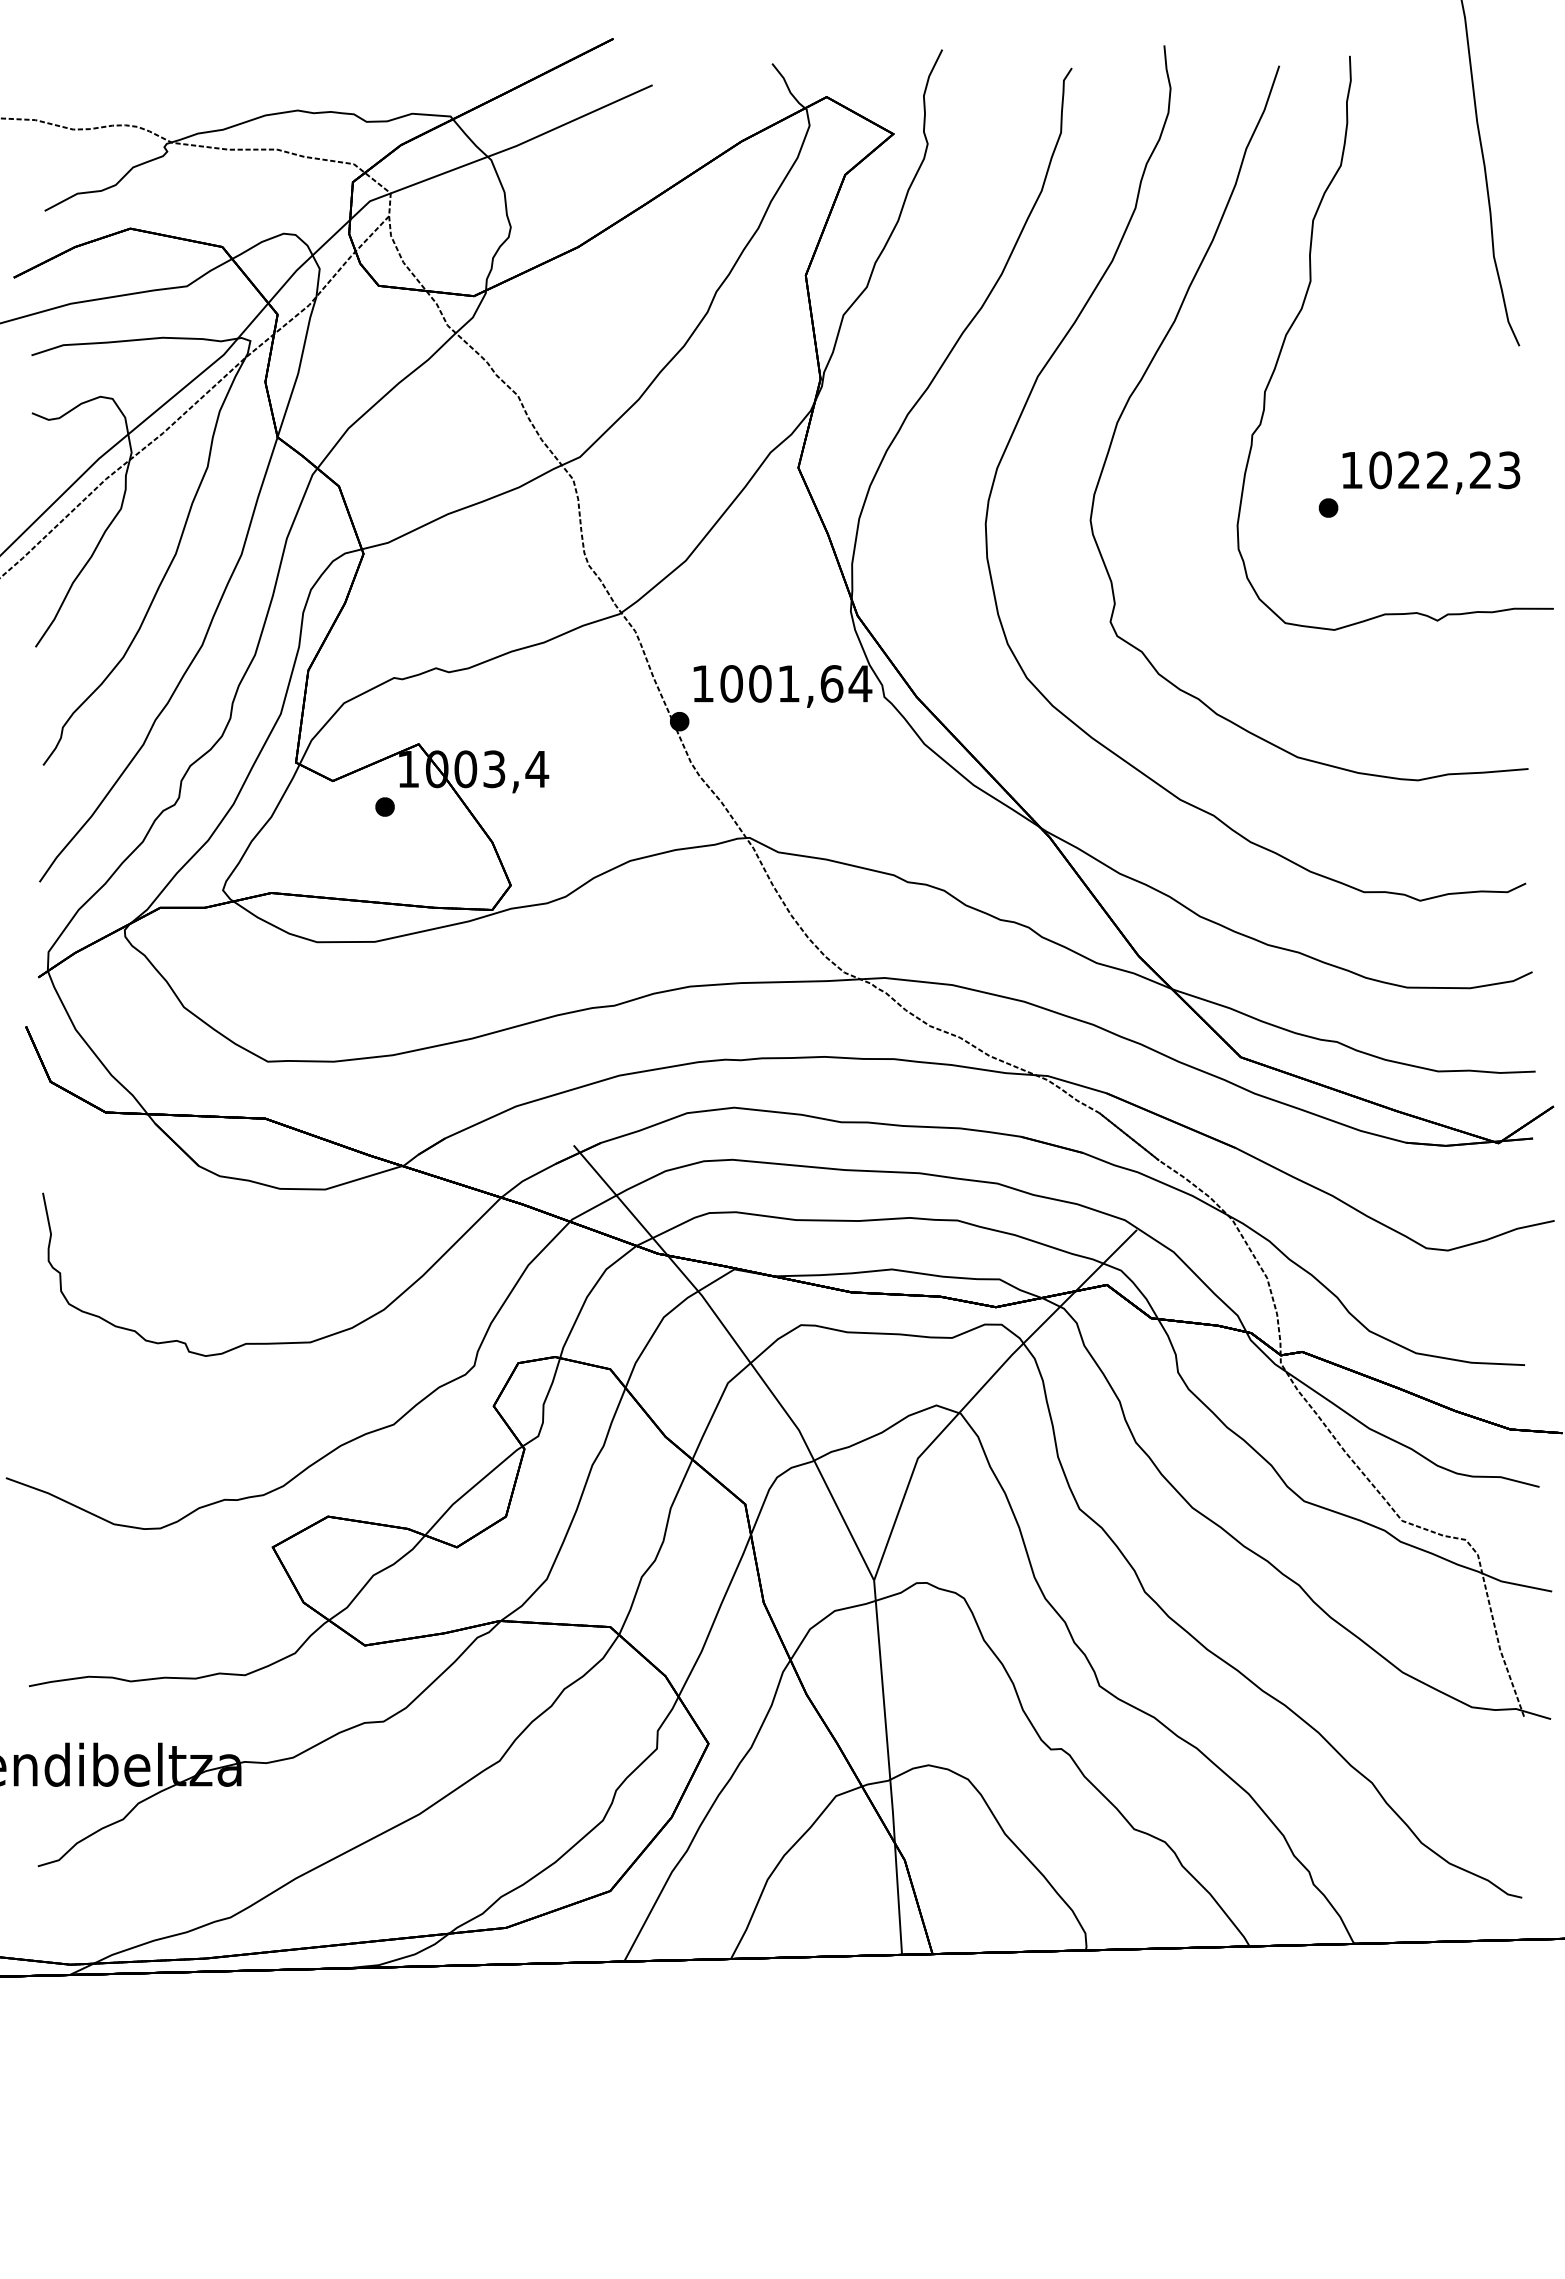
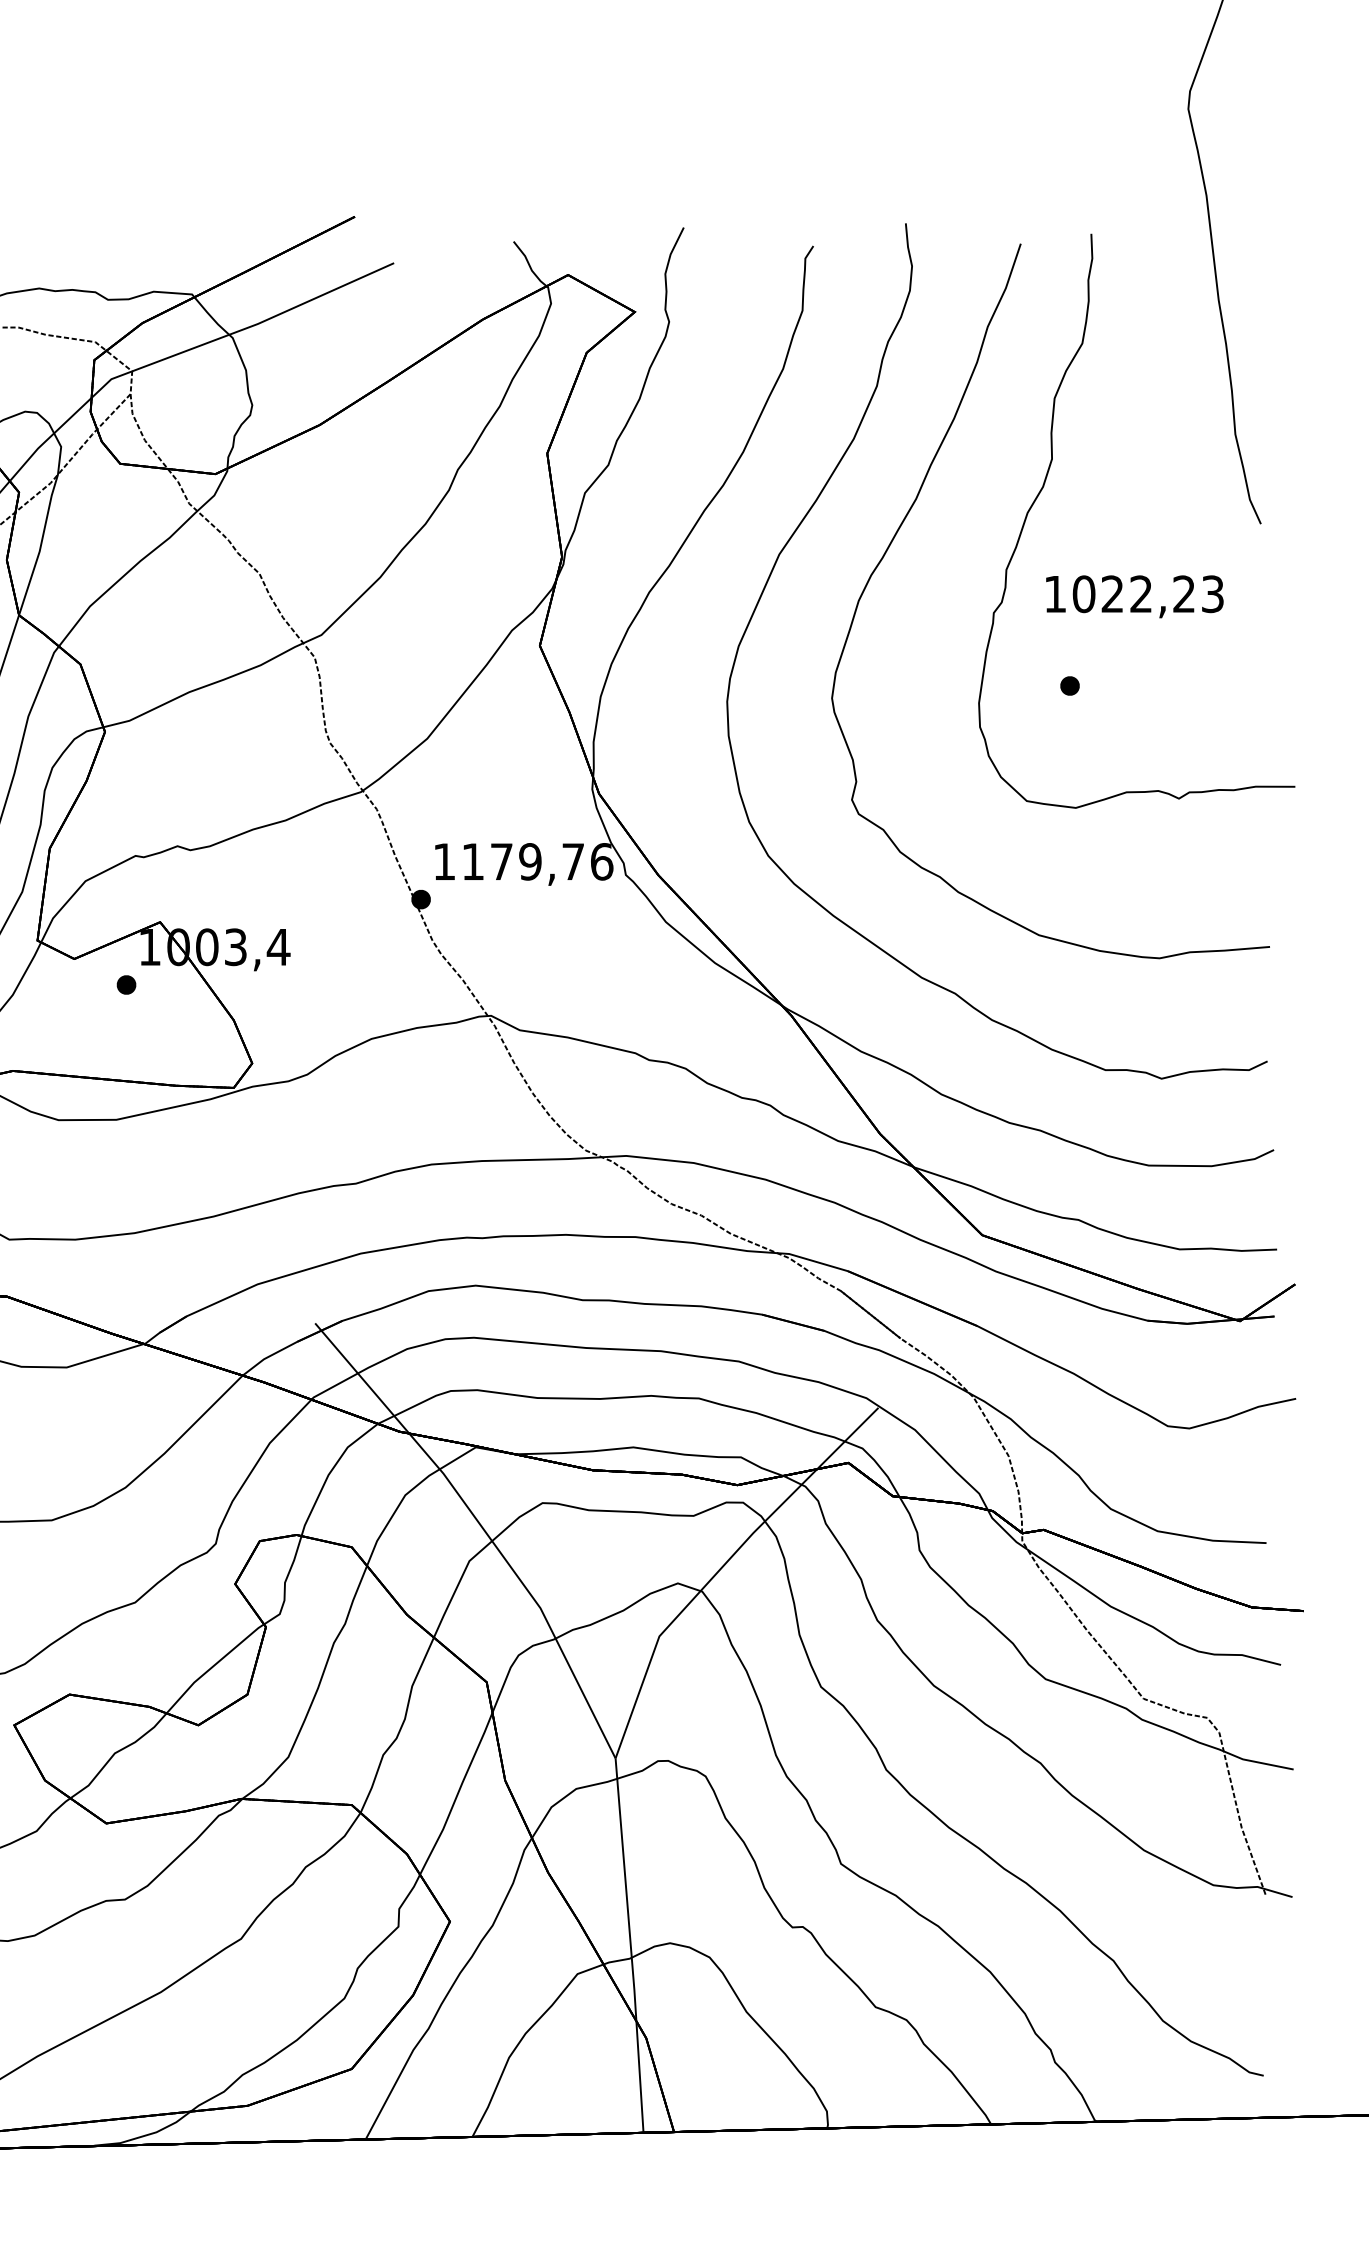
text: (1431, 472) -> (1134, 596), moved
text: (796, 683) -> (537, 861), 1001,64 -> 1179,76

